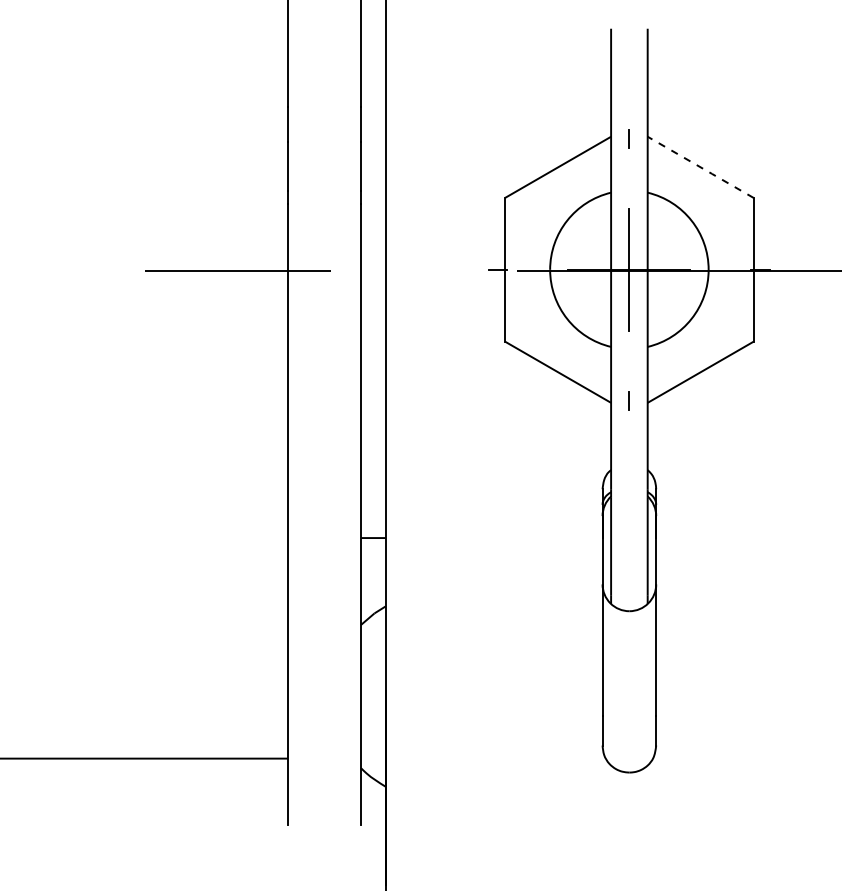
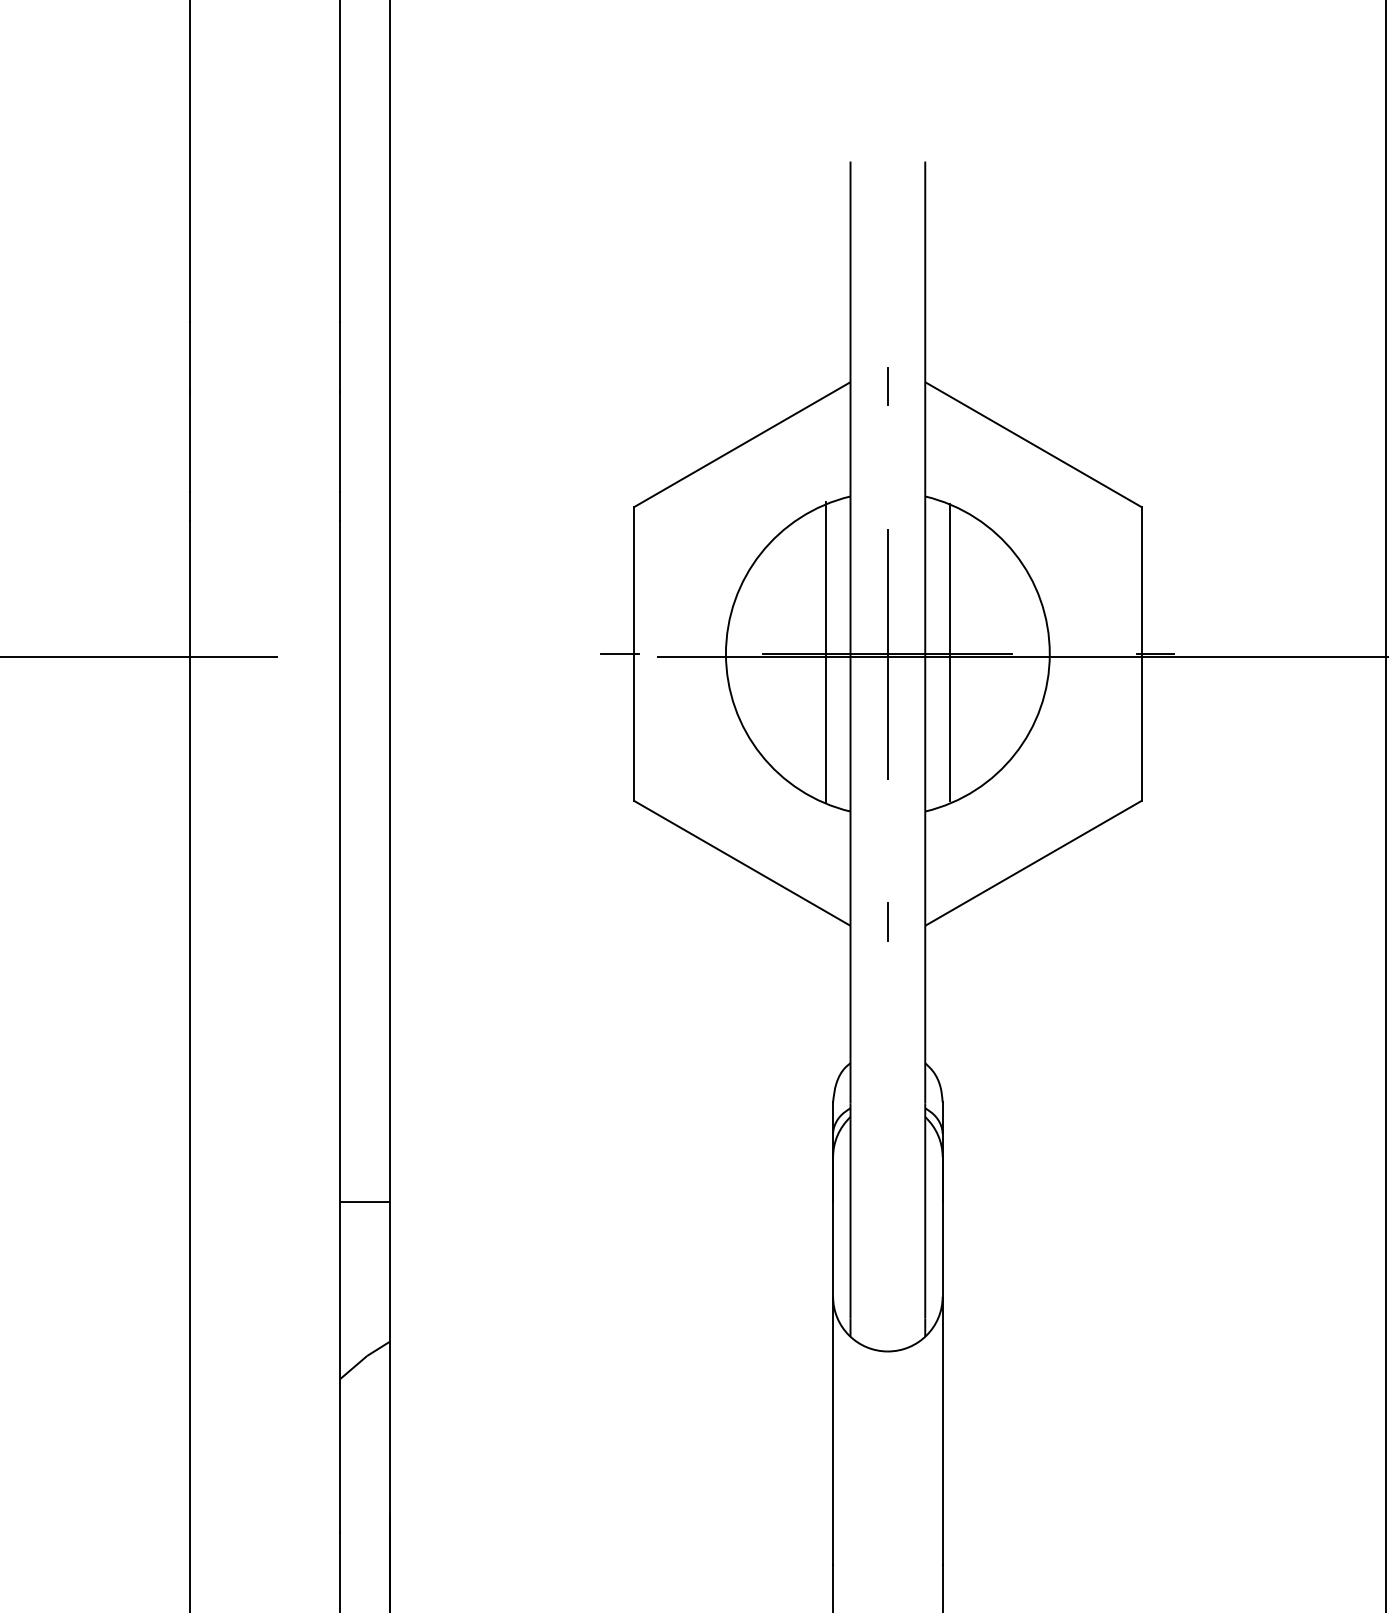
line: (700, 167) -> (1033, 445), dashed -> solid
line: (598, 268) -> (824, 651), added
line: (659, 268) -> (949, 651), added

